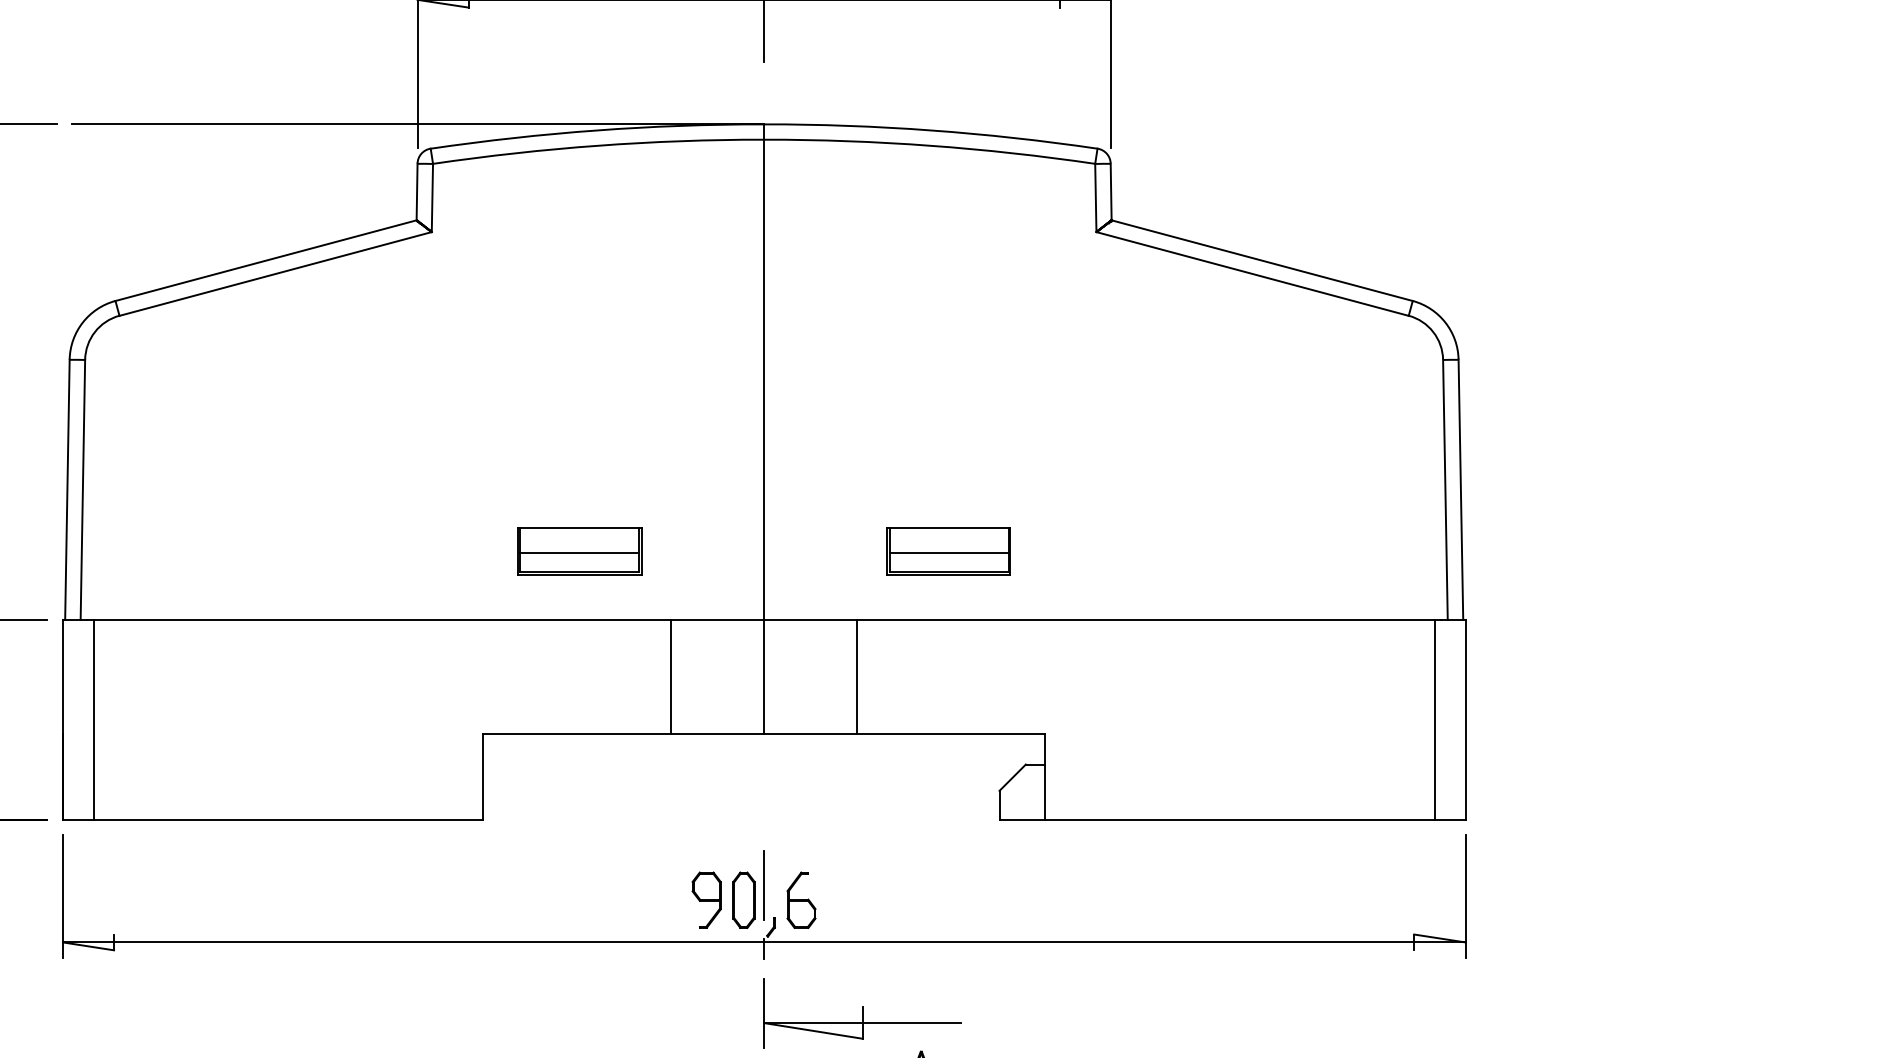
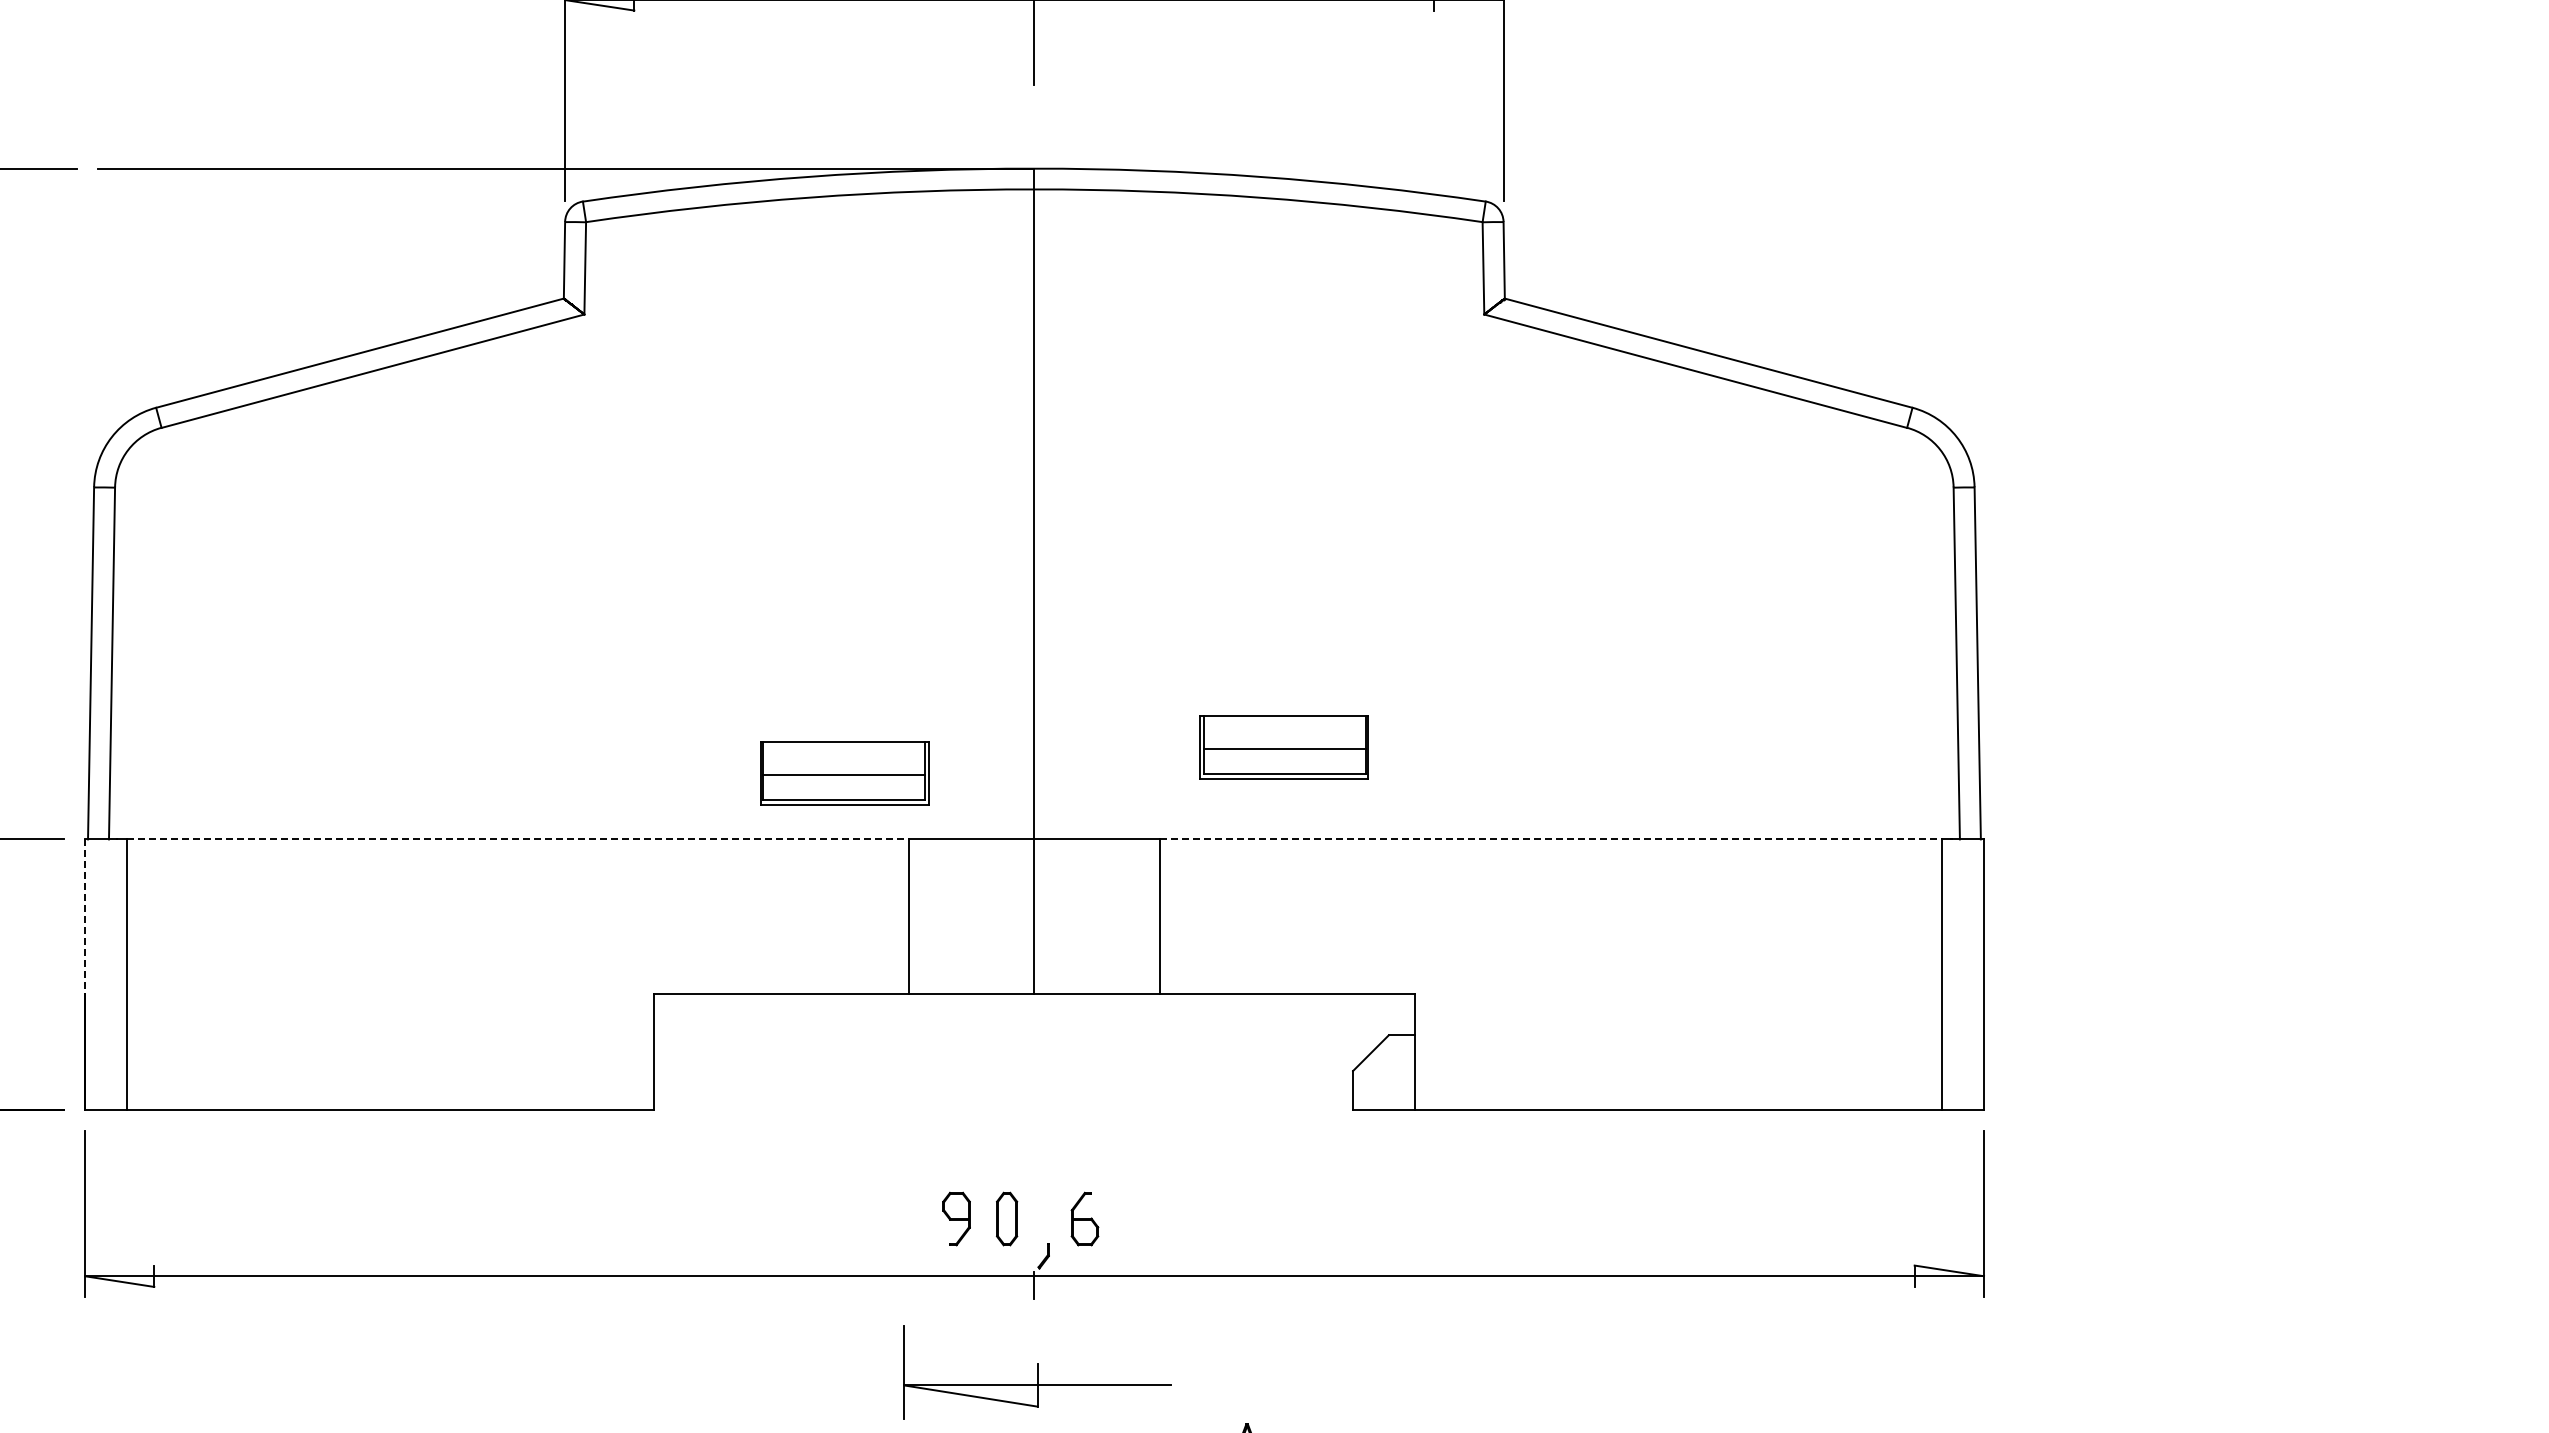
part: (579, 551) -> (844, 773), moved
line: (382, 619) -> (517, 839), solid -> dashed
line: (1146, 619) -> (1551, 839), solid -> dashed
line: (62, 677) -> (84, 917), solid -> dashed
line: (764, 885) -> (1034, 1198), removed
part: (706, 899) -> (956, 1218), size x0.7
part: (743, 899) -> (1006, 1218), size x0.7
part: (801, 899) -> (1084, 1218), size x0.7
part: (862, 1013) -> (1037, 1372), moved

